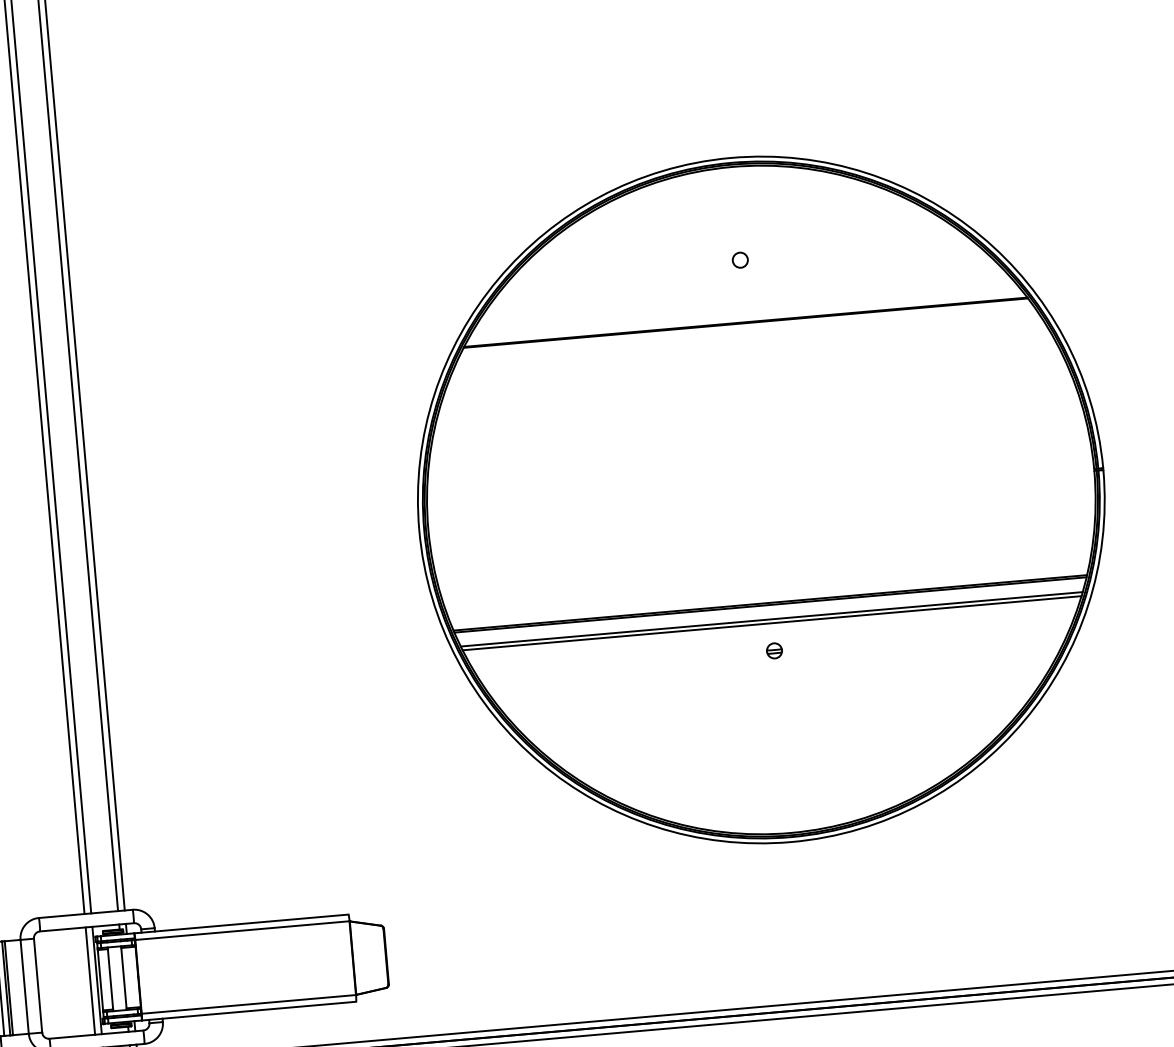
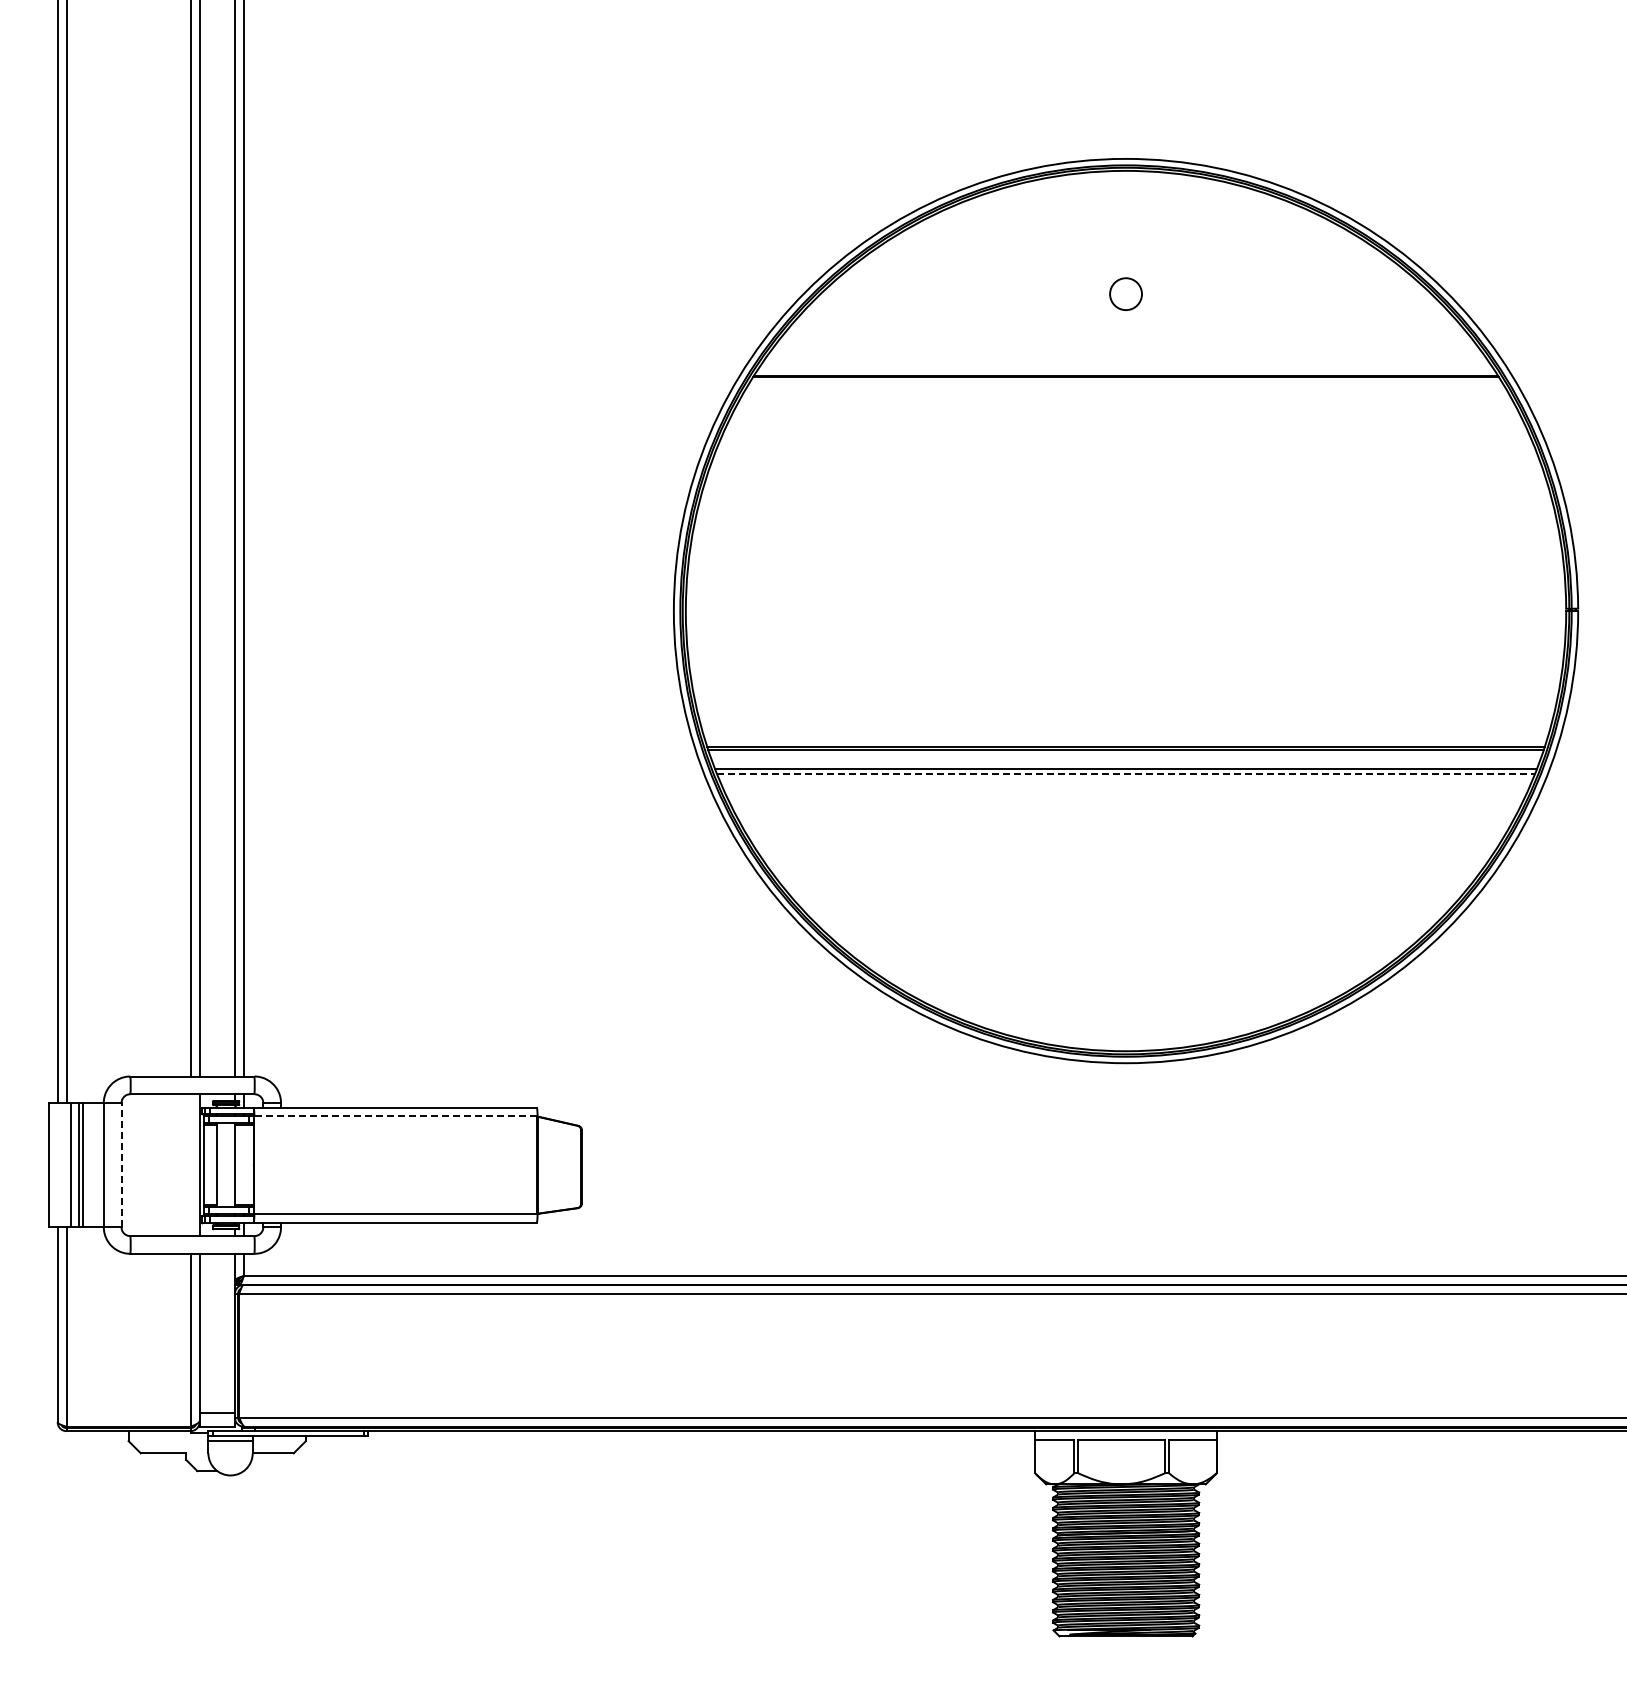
circle: (739, 259) -> (1125, 293), size x1.6
line: (772, 622) -> (1126, 773), solid -> dashed
part: (774, 650) -> (1125, 810), removed
line: (242, 930) -> (395, 1116), solid -> dashed
line: (90, 981) -> (190, 1165), removed
line: (38, 985) -> (121, 1164), solid -> dashed

